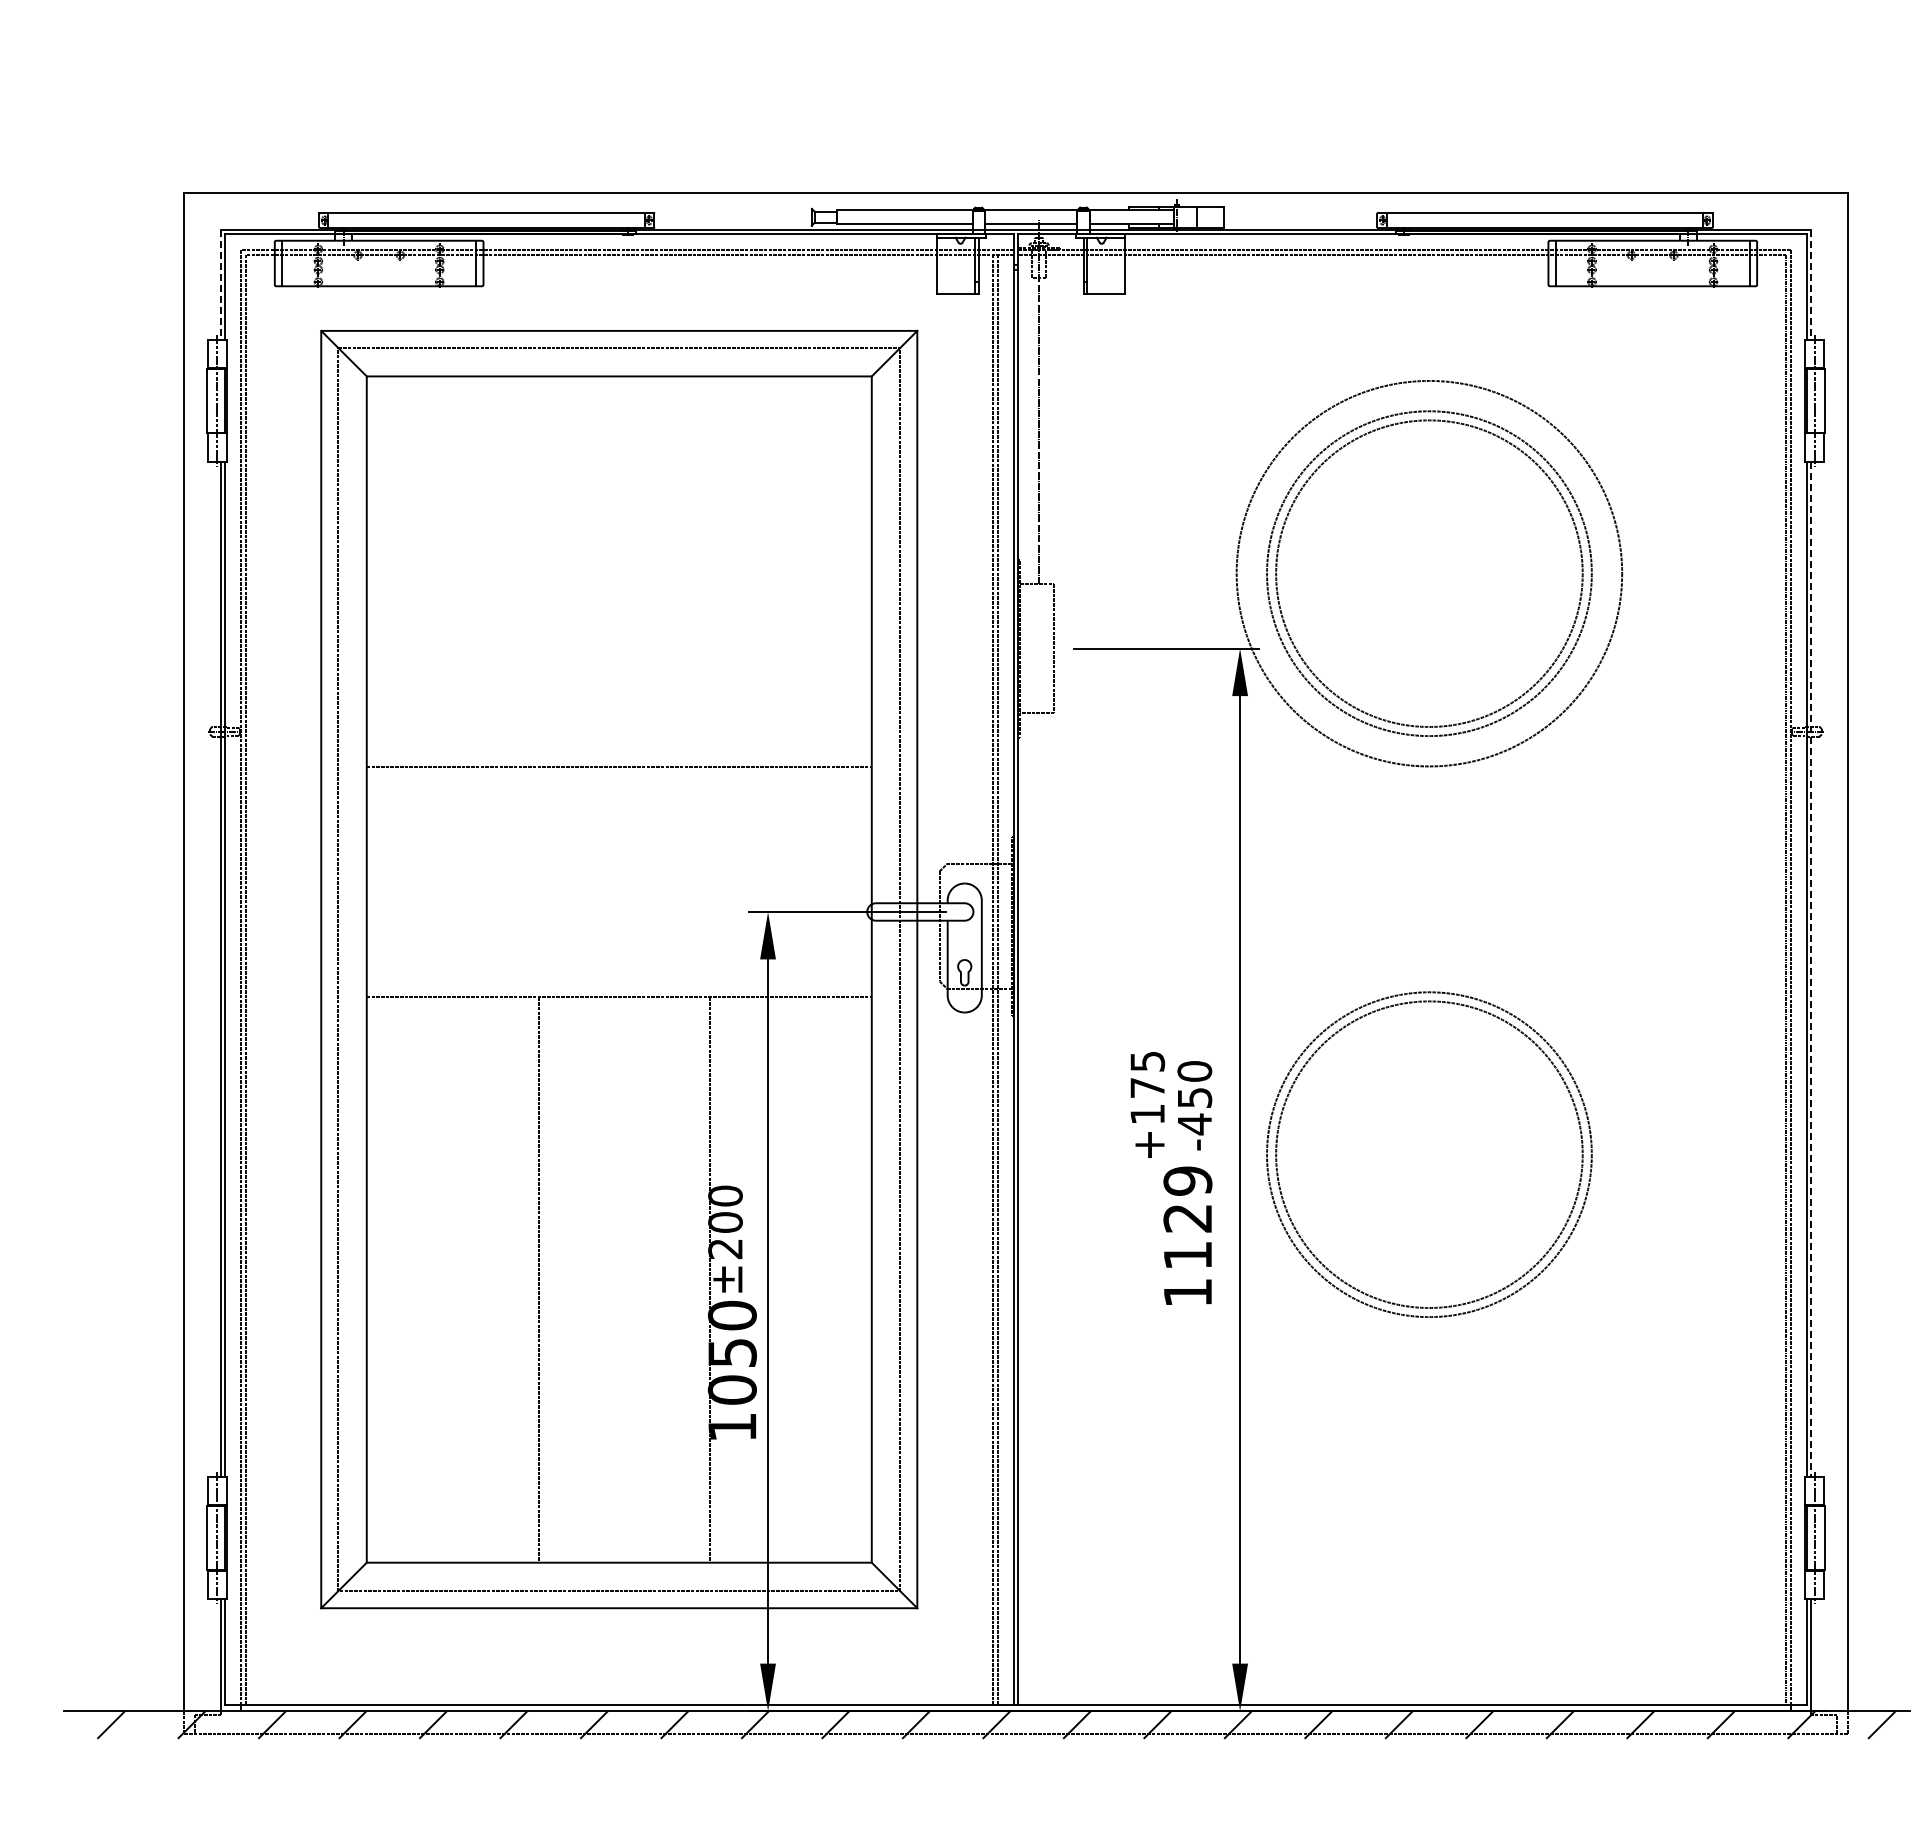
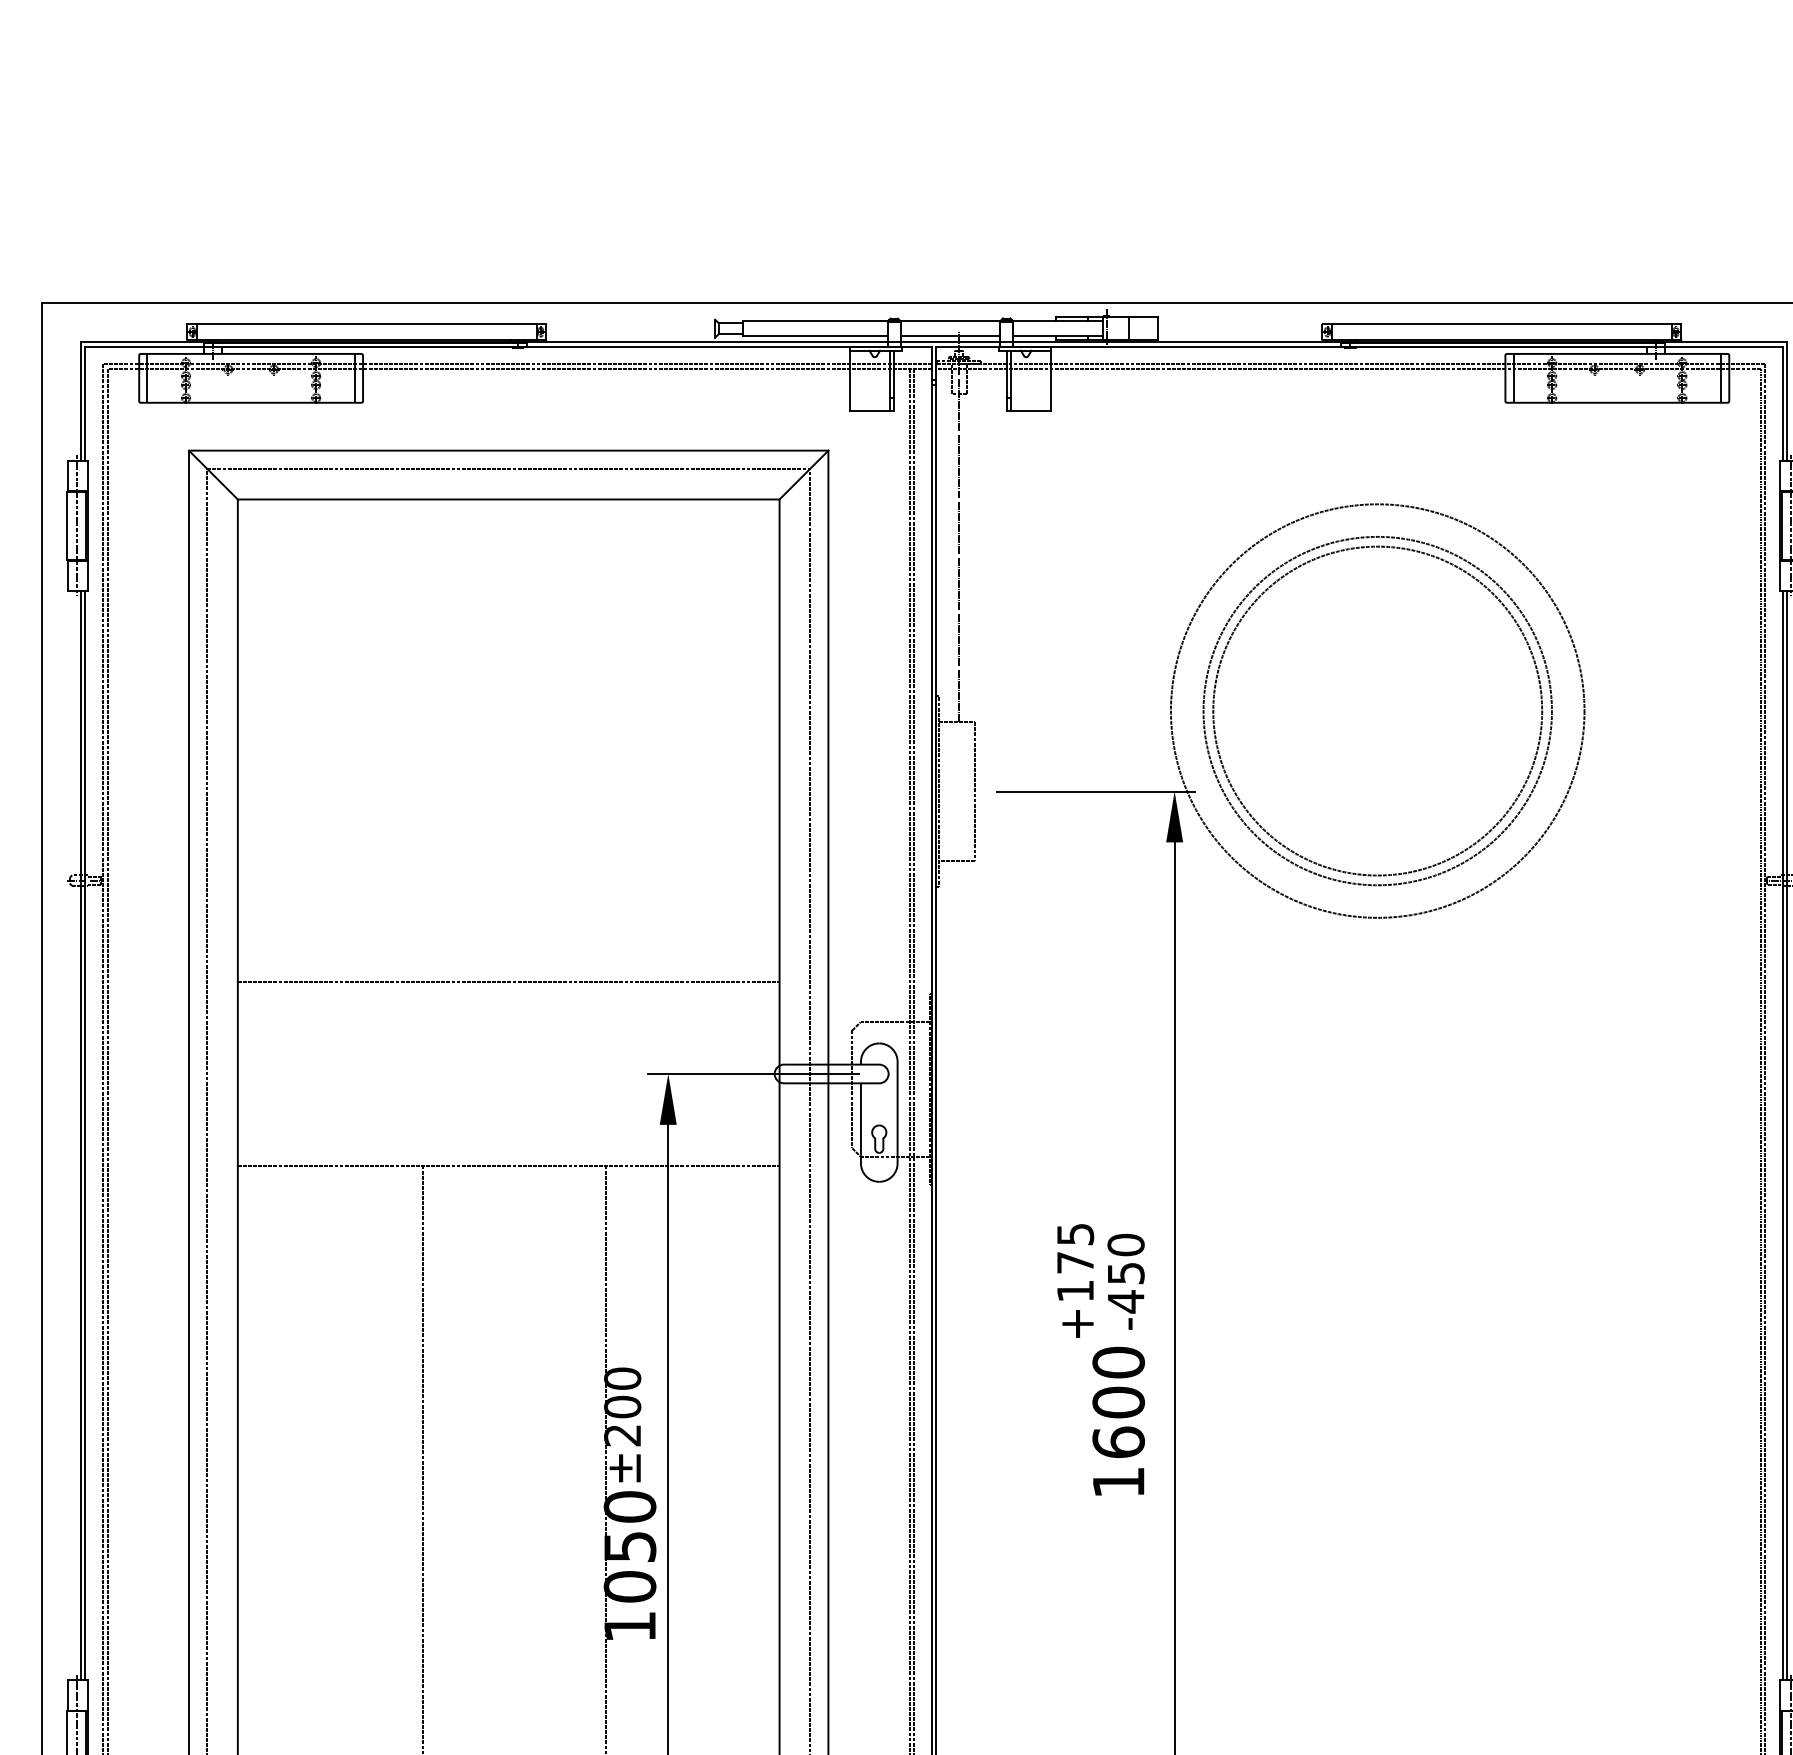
line: (220, 285) -> (80, 401), dashed -> solid
line: (1811, 285) -> (1787, 401), dashed -> solid
line: (618, 766) -> (507, 982), moved
line: (1811, 969) -> (1787, 1135), dashed -> solid
part: (1509, 1025) -> (1463, 1195), removed
text: (1187, 1217) -> (1118, 1401), 1129 -> 1600

